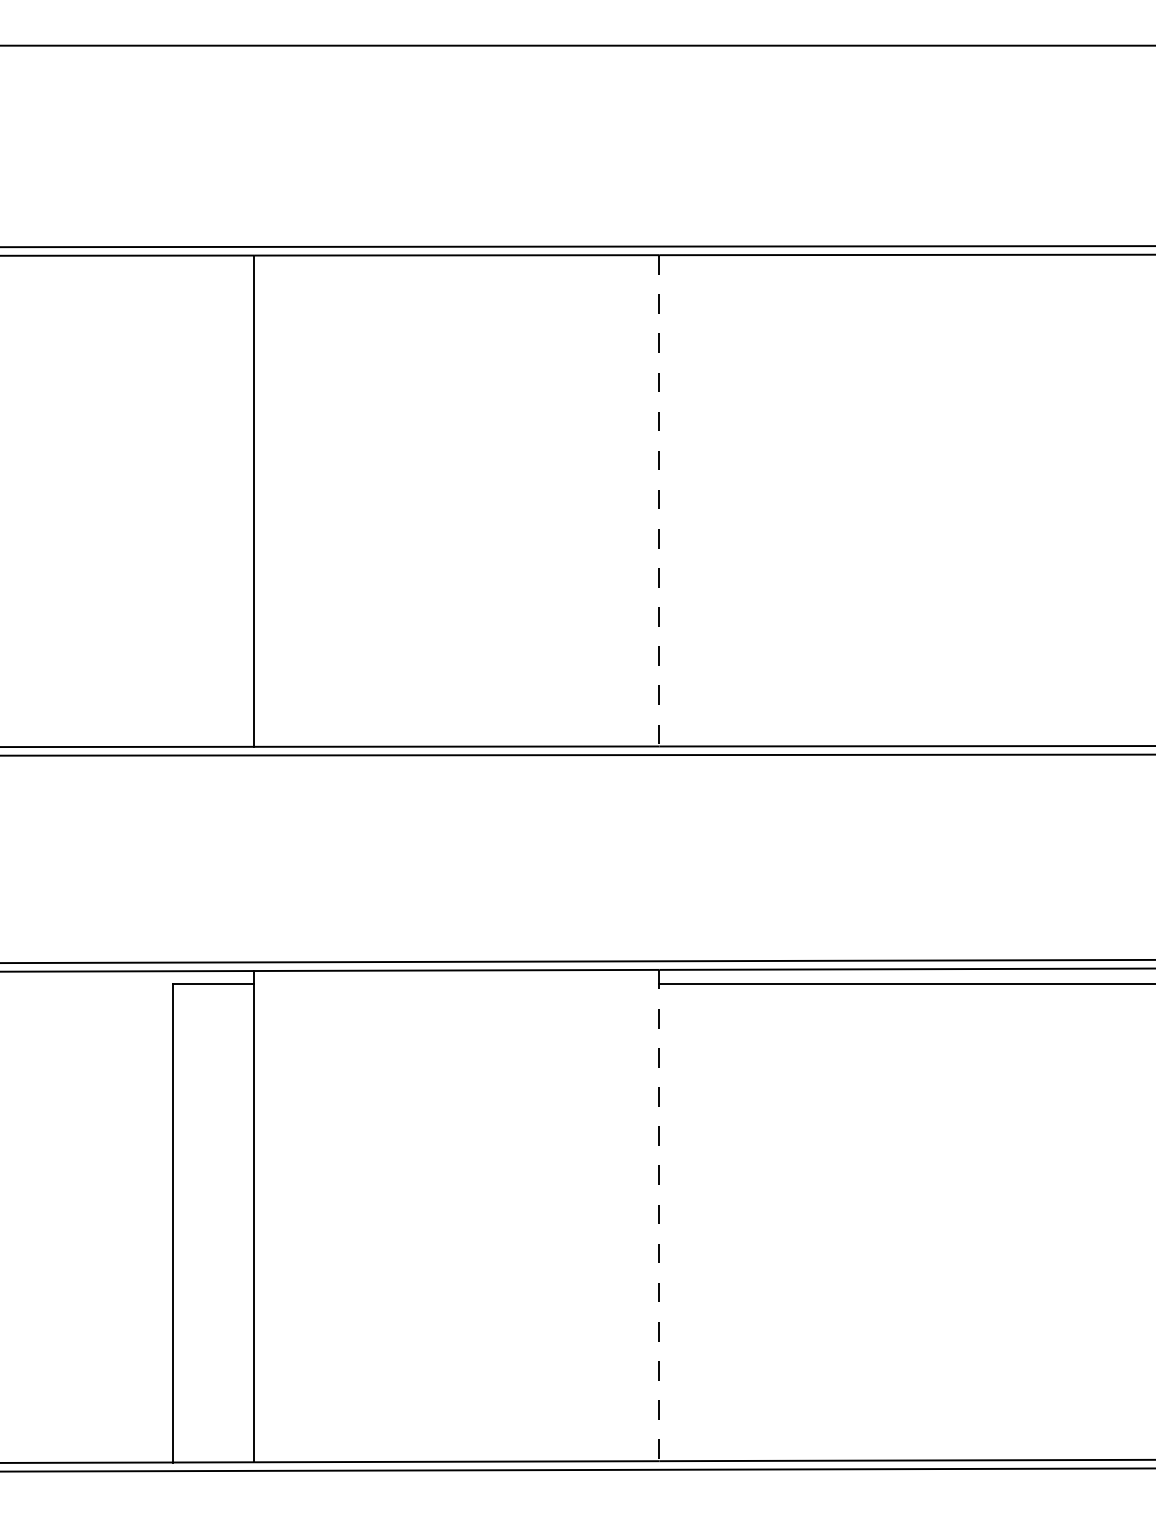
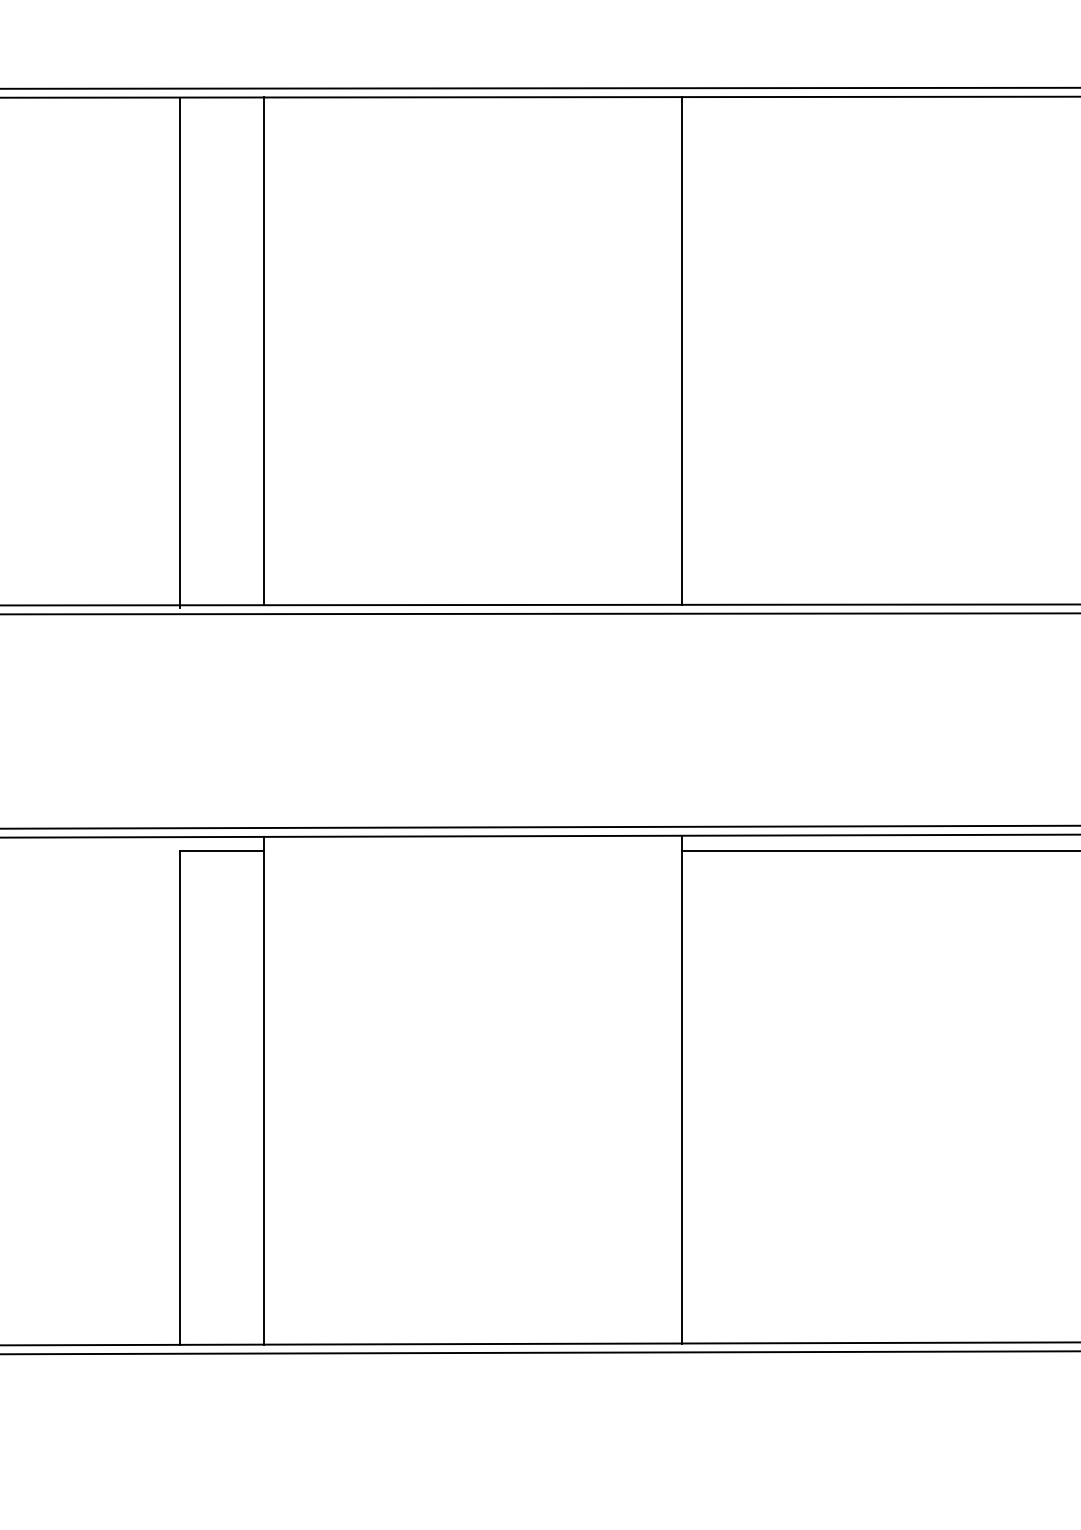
line: (659, 500) -> (682, 350), dashed -> solid
line: (173, 502) -> (180, 352), added
line: (659, 1215) -> (682, 1089), dashed -> solid

